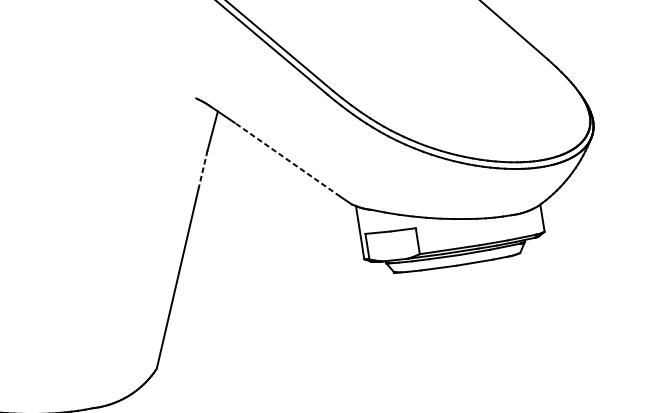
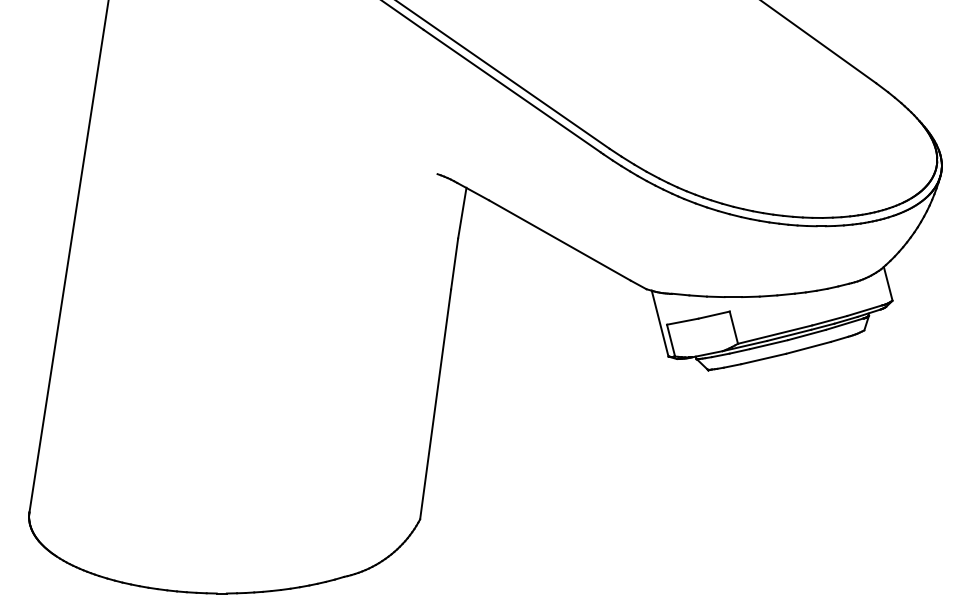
line: (287, 159) -> (559, 240), dashed -> solid
line: (202, 170) -> (454, 264), dashed -> solid

